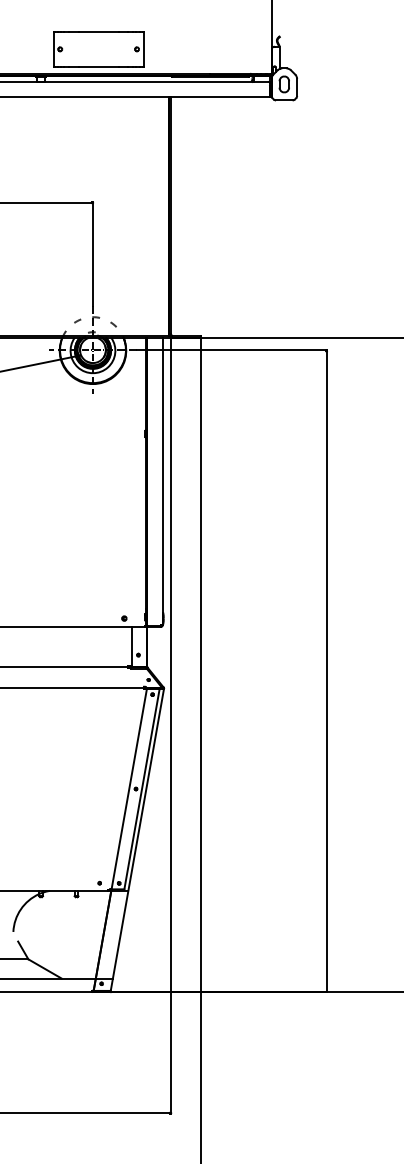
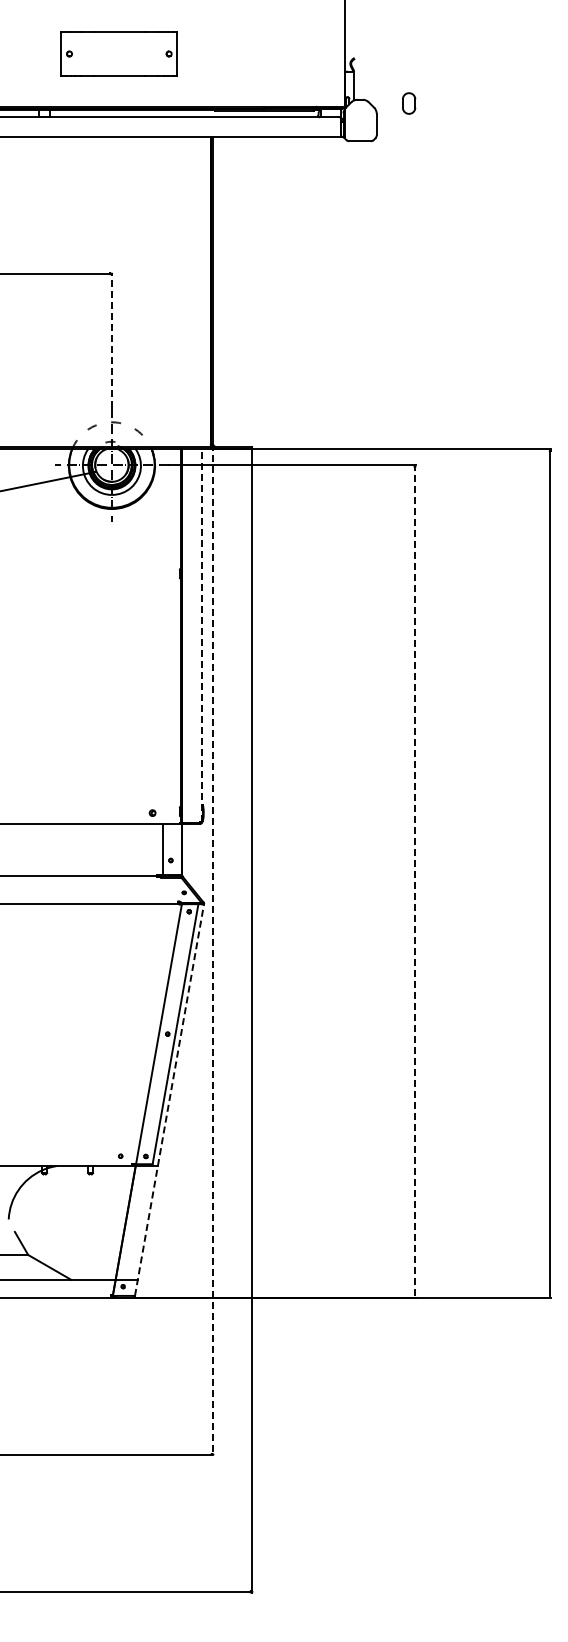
part: (98, 48) -> (118, 53), moved
part: (284, 84) -> (409, 103), moved
line: (92, 254) -> (111, 340), solid -> dashed
line: (162, 480) -> (202, 634), solid -> dashed
line: (326, 671) -> (414, 881), solid -> dashed
line: (171, 723) -> (213, 949), solid -> dashed
line: (137, 840) -> (169, 1100), solid -> dashed

